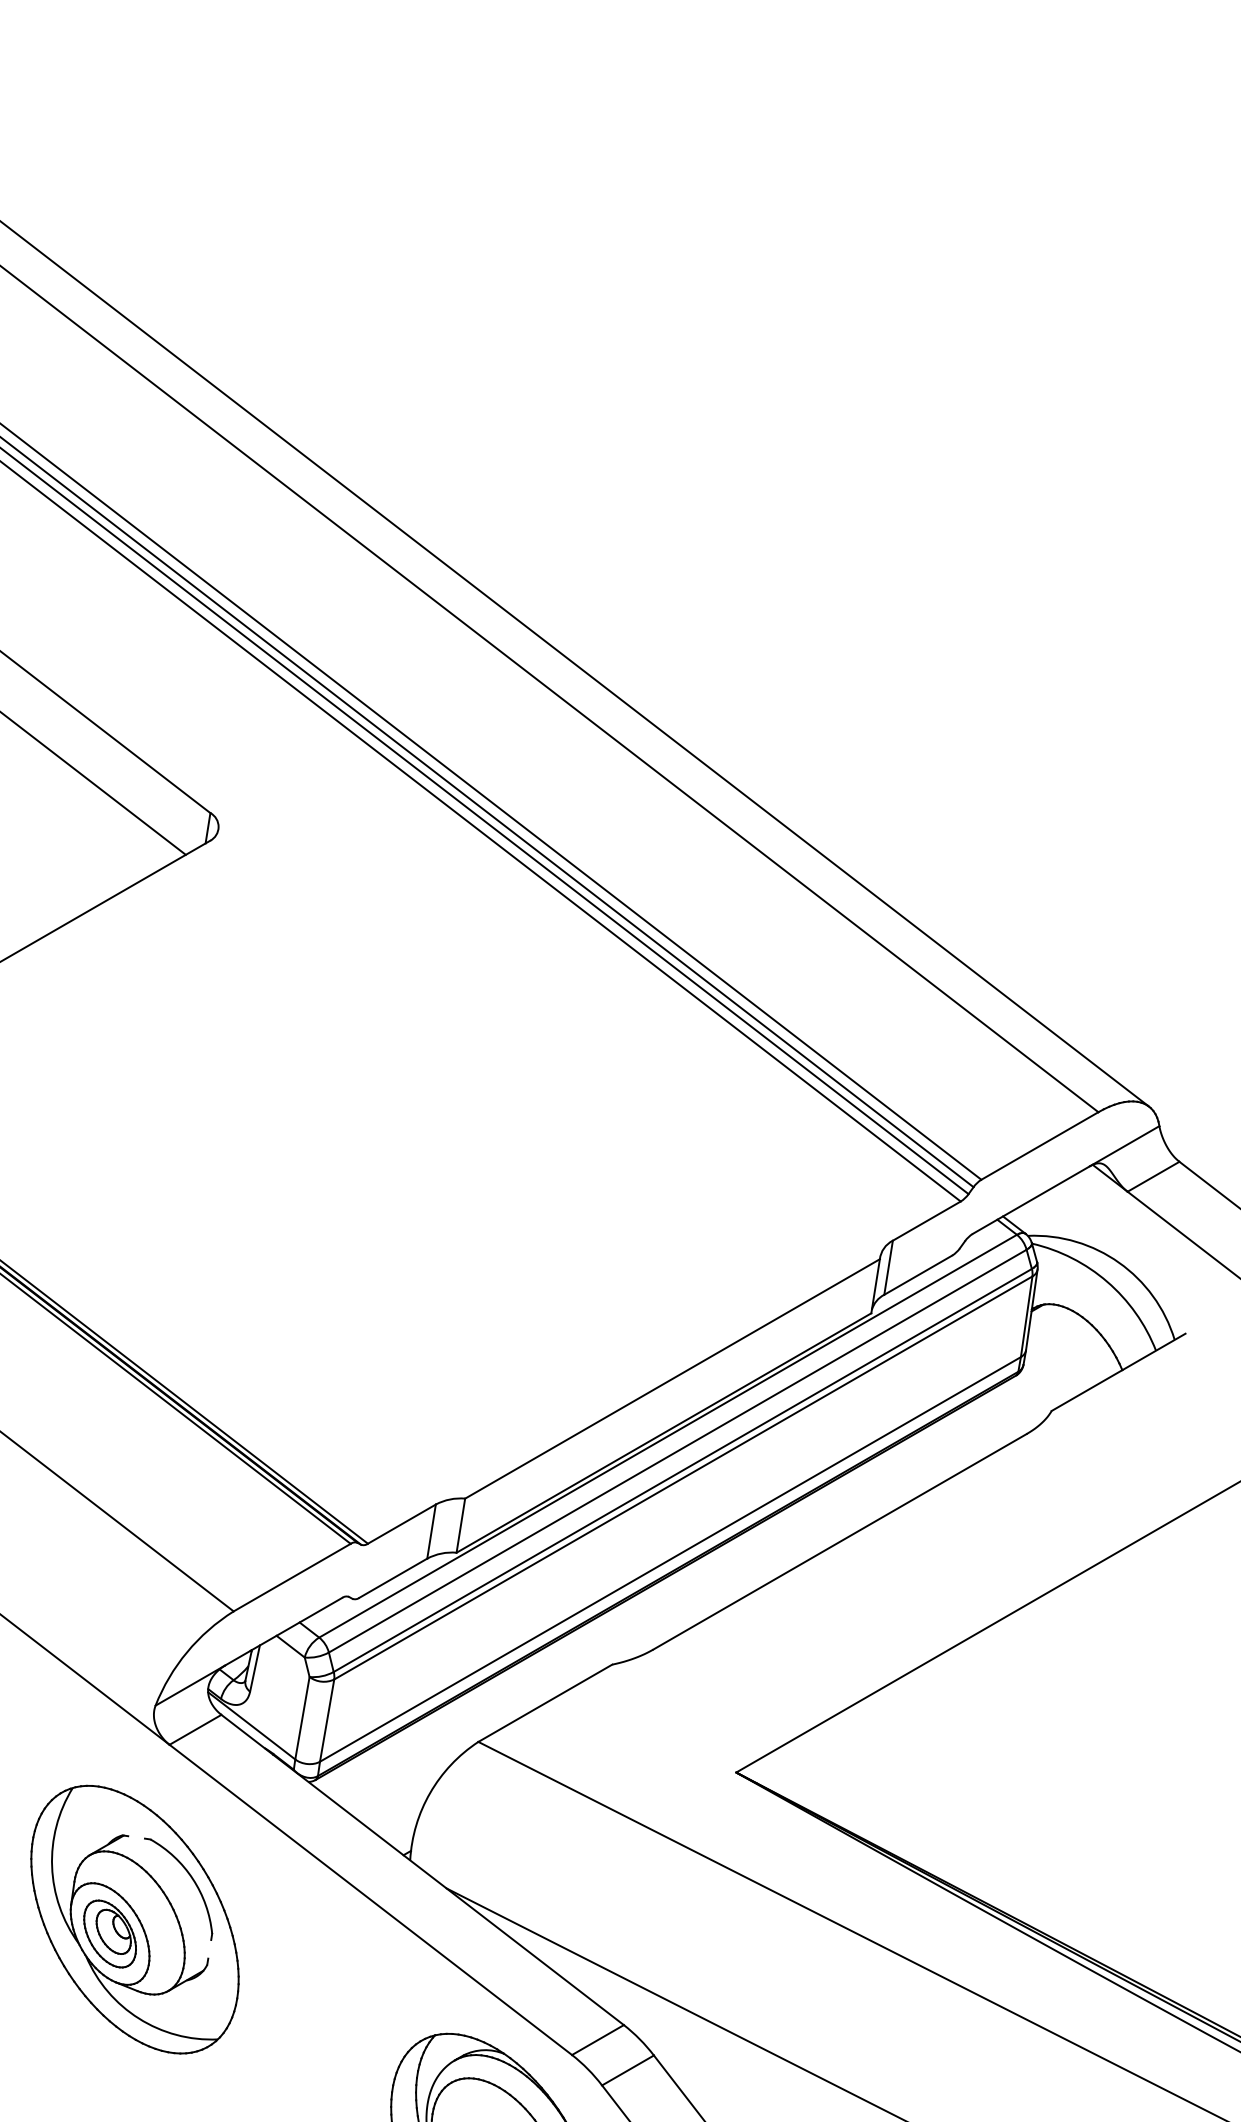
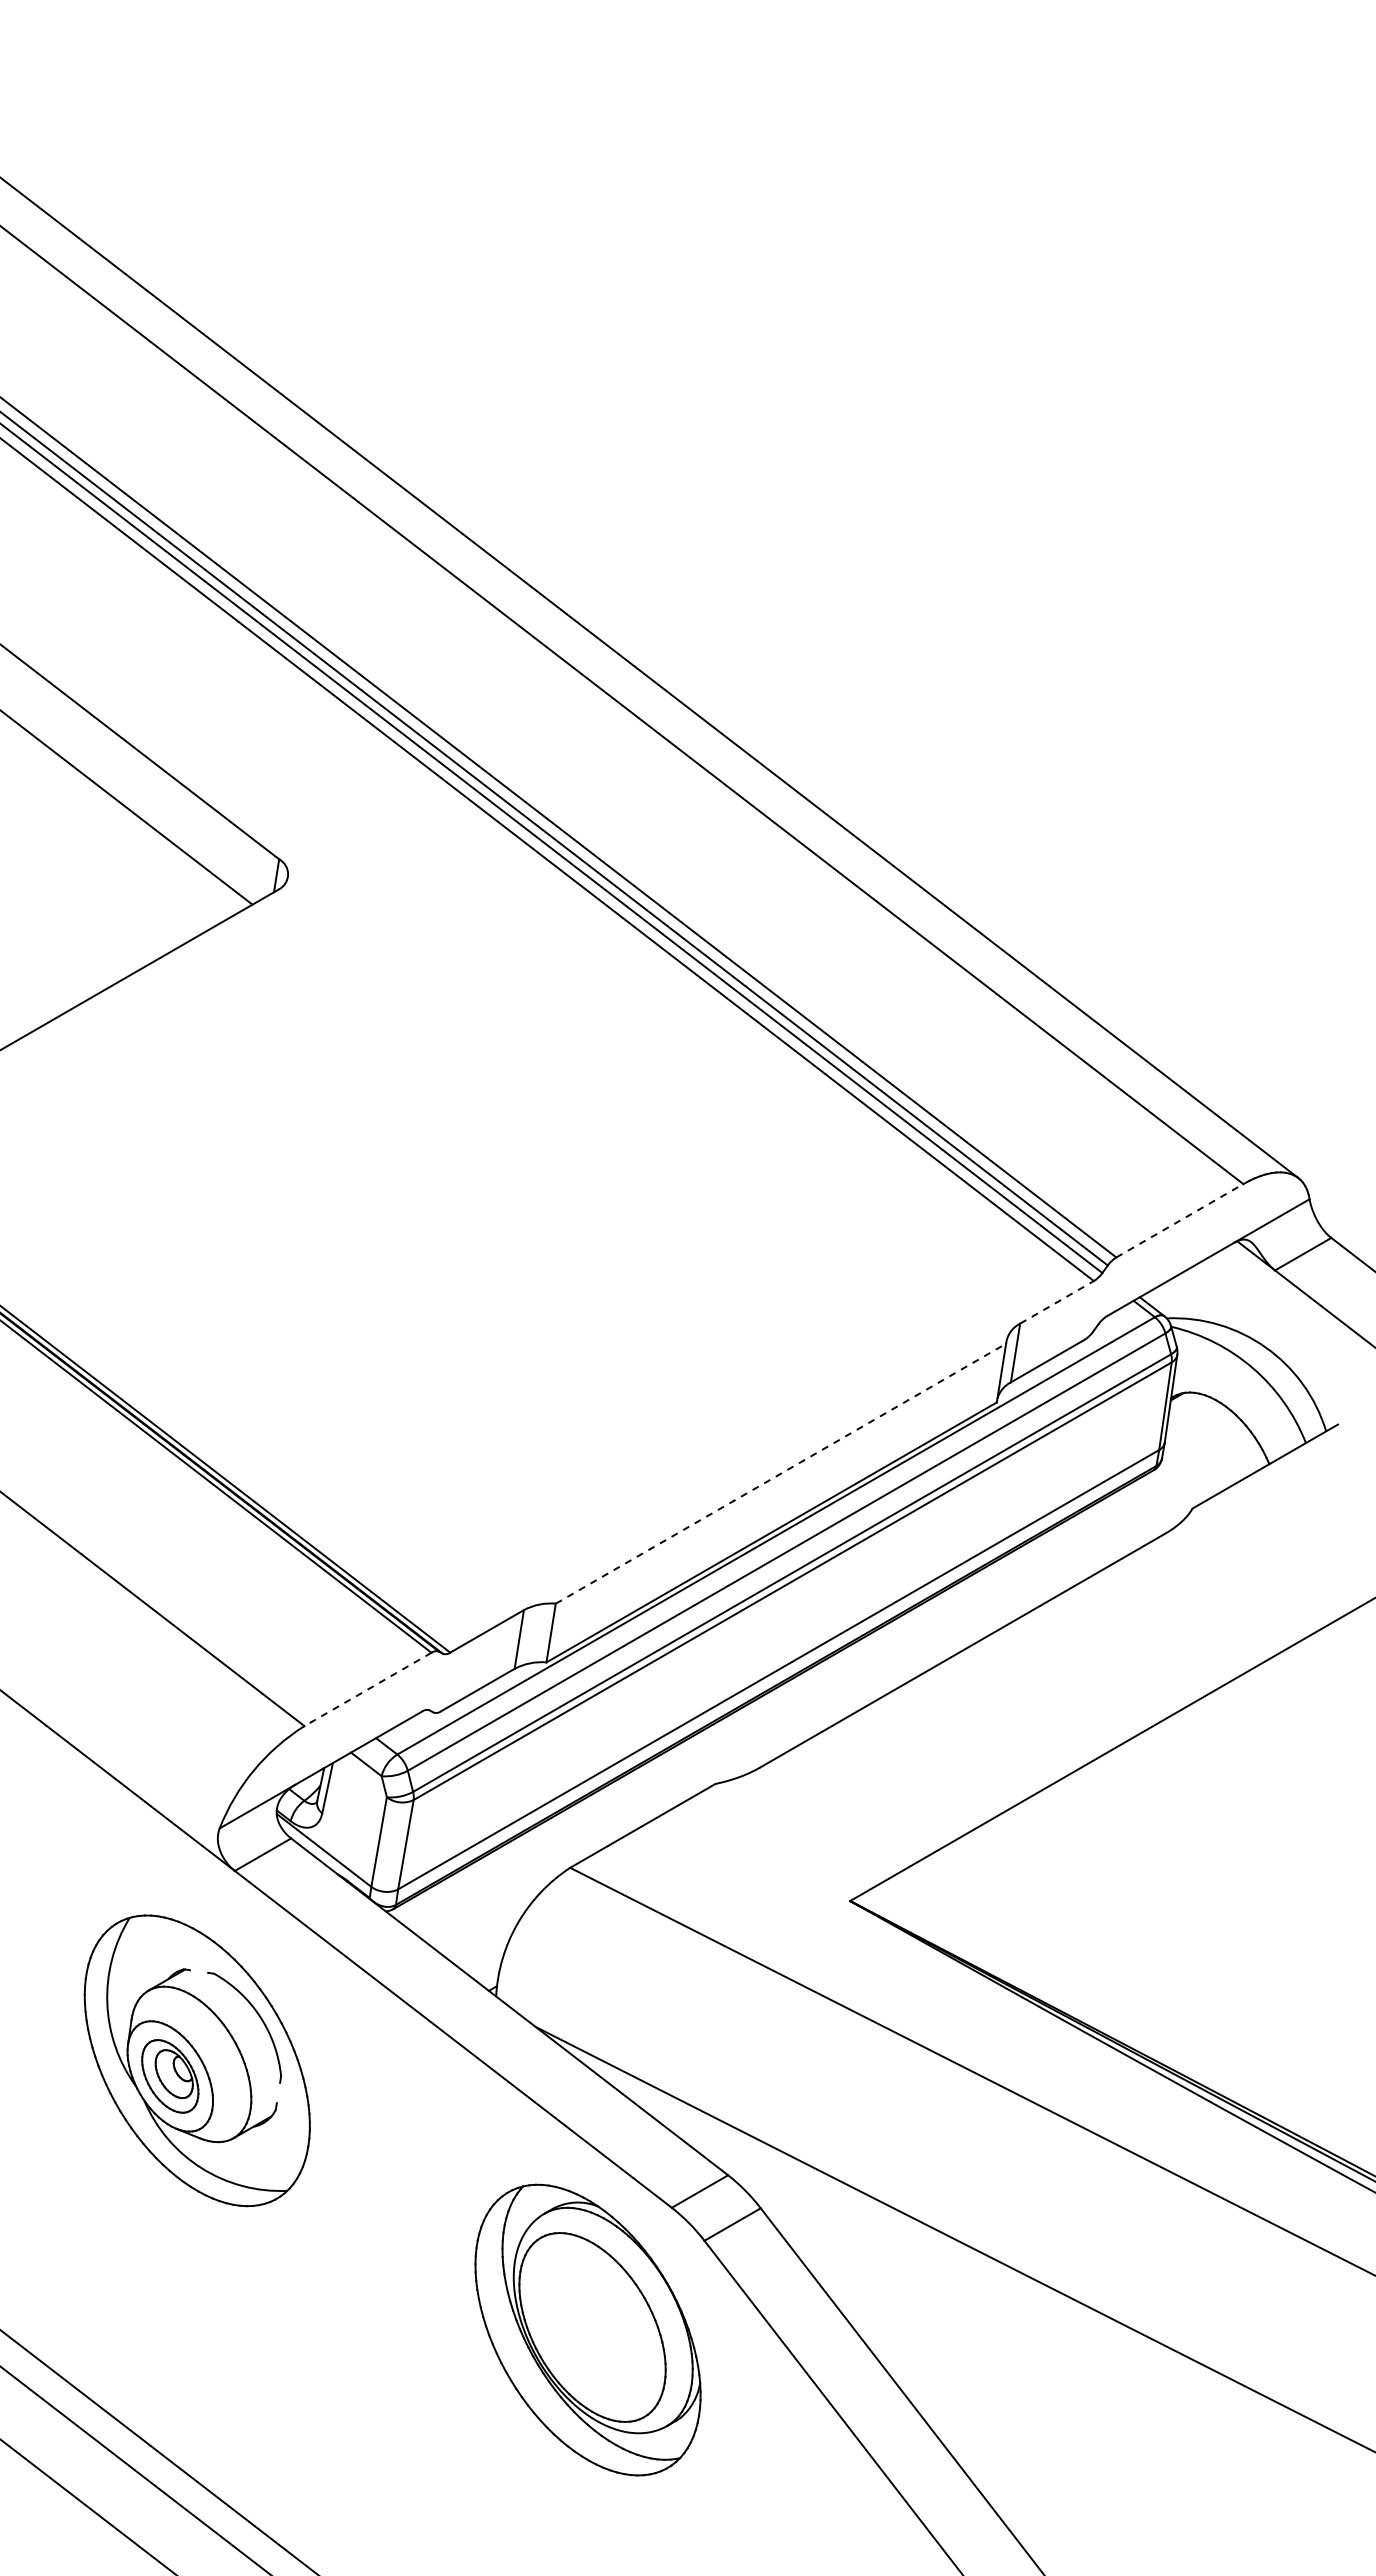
line: (1040, 1145) -> (1180, 1220), solid -> dashed
line: (927, 1221) -> (1057, 1302), solid -> dashed
line: (672, 1378) -> (780, 1473), solid -> dashed
line: (291, 1577) -> (367, 1689), solid -> dashed

